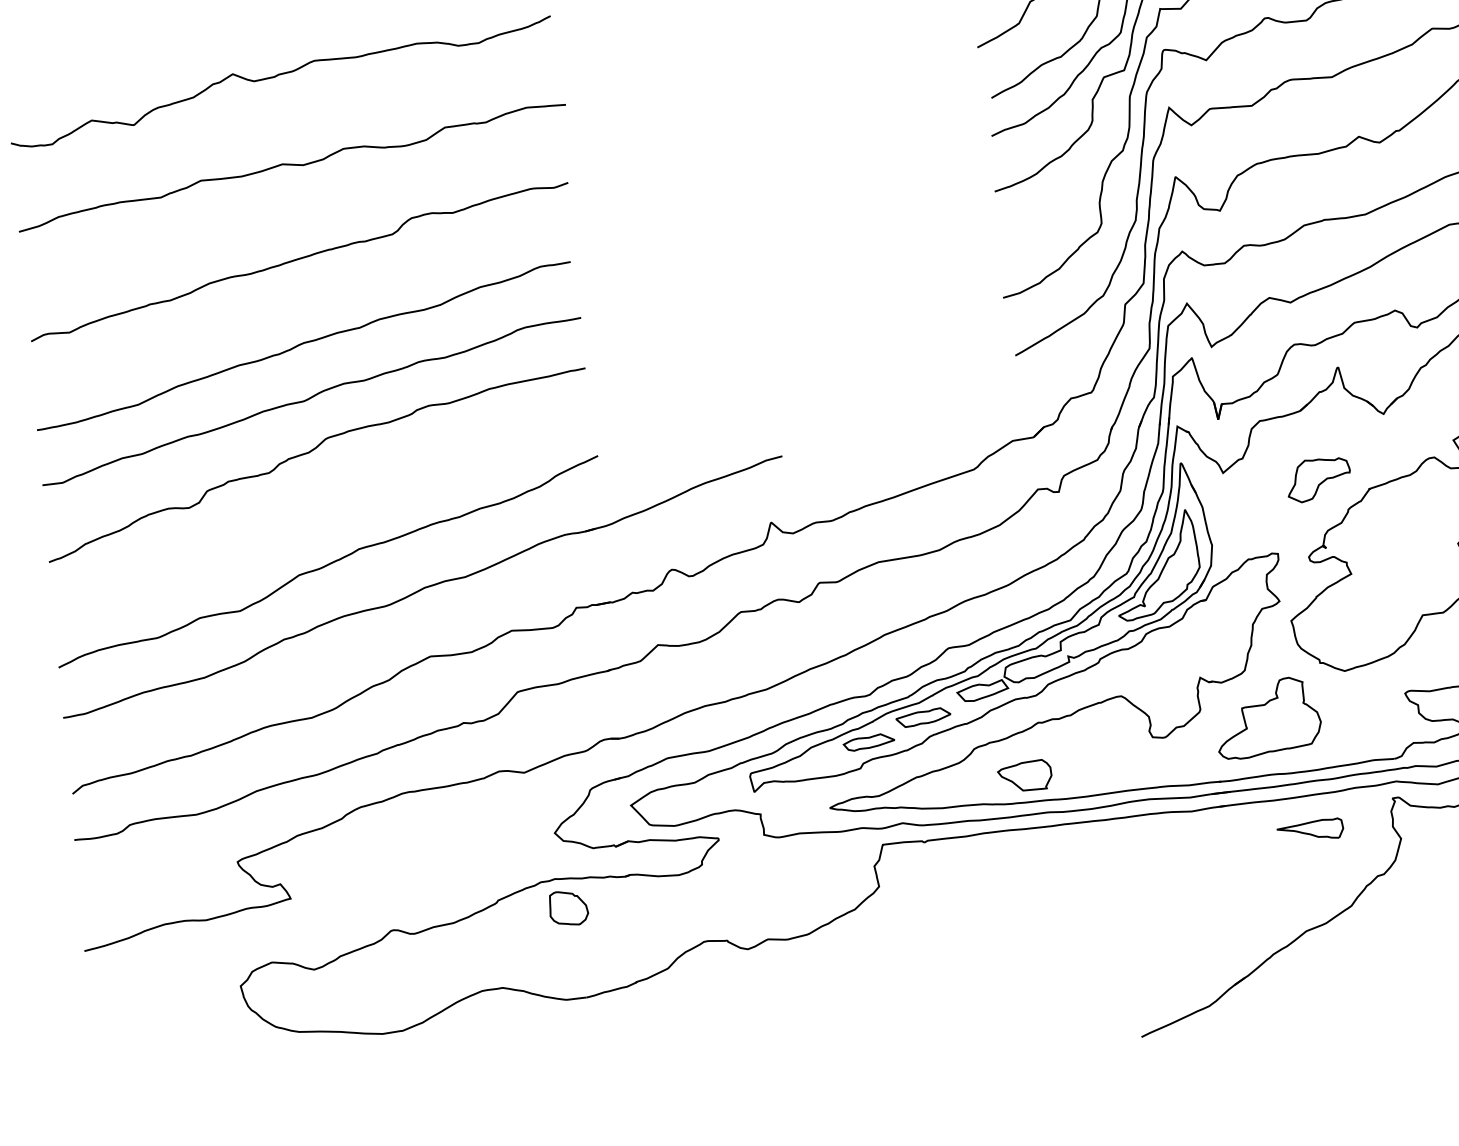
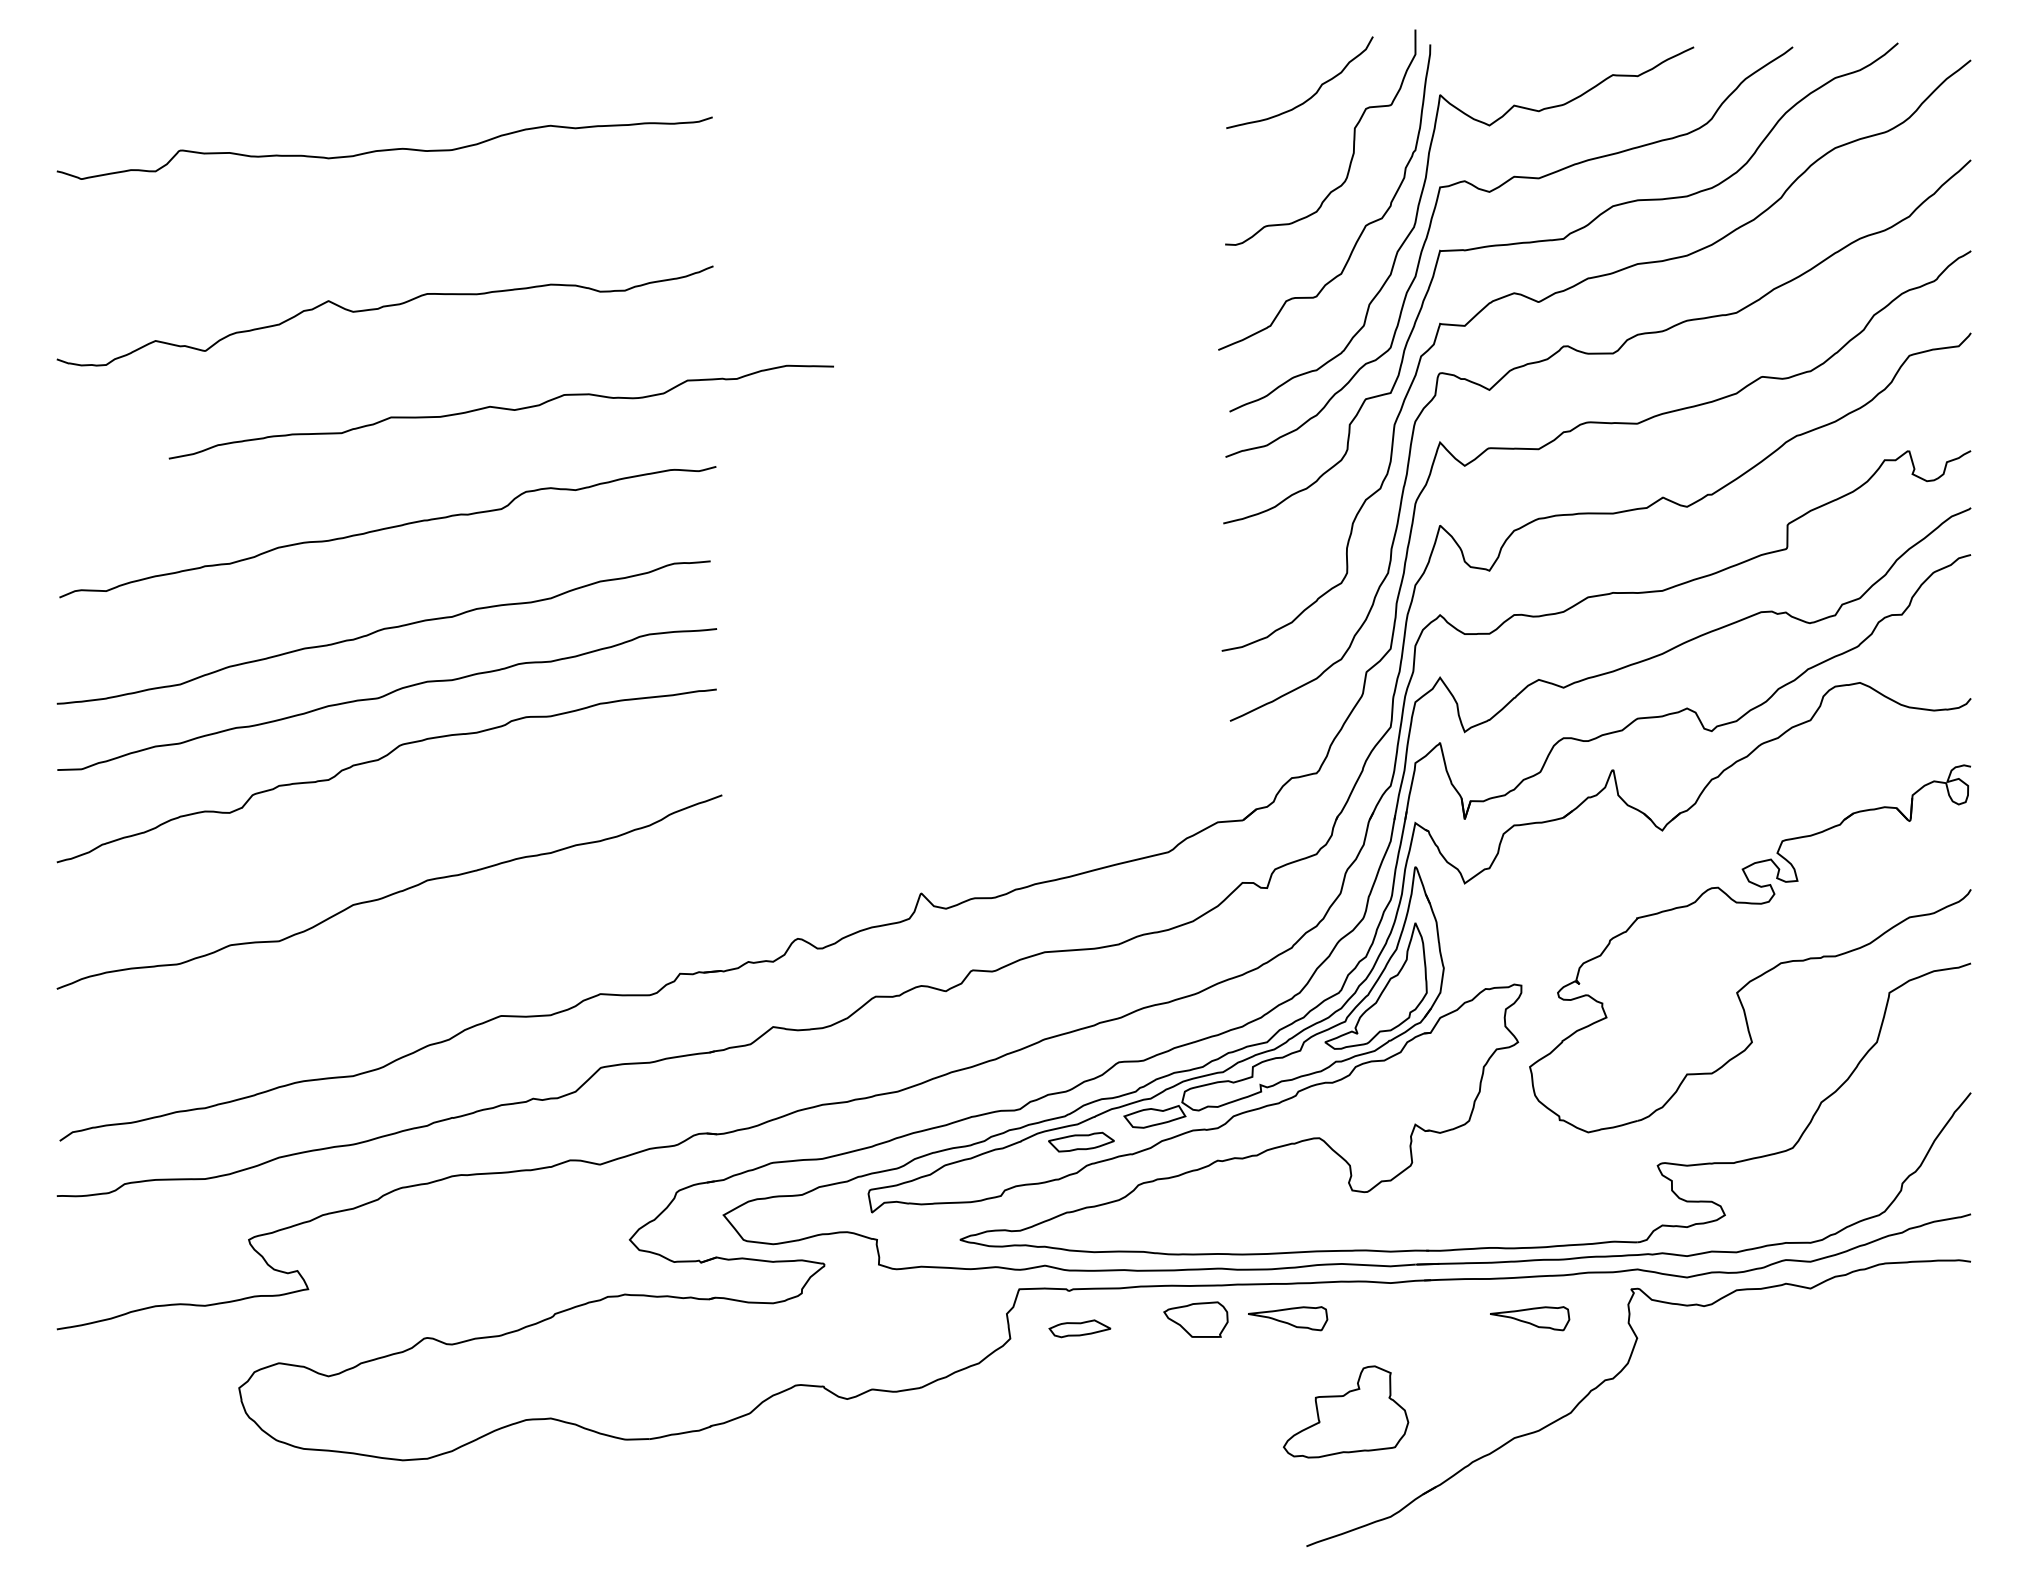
curve: (291, 165) -> (500, 409), moved
part: (1318, 479) -> (1577, 901), removed
part: (422, 587) -> (498, 932), removed
part: (1268, 717) -> (1346, 1411), moved
part: (868, 742) -> (1079, 1328), moved
part: (1024, 775) -> (1195, 1319), moved
part: (1109, 848) -> (1288, 1318), added
part: (568, 908) -> (637, 1330), removed

